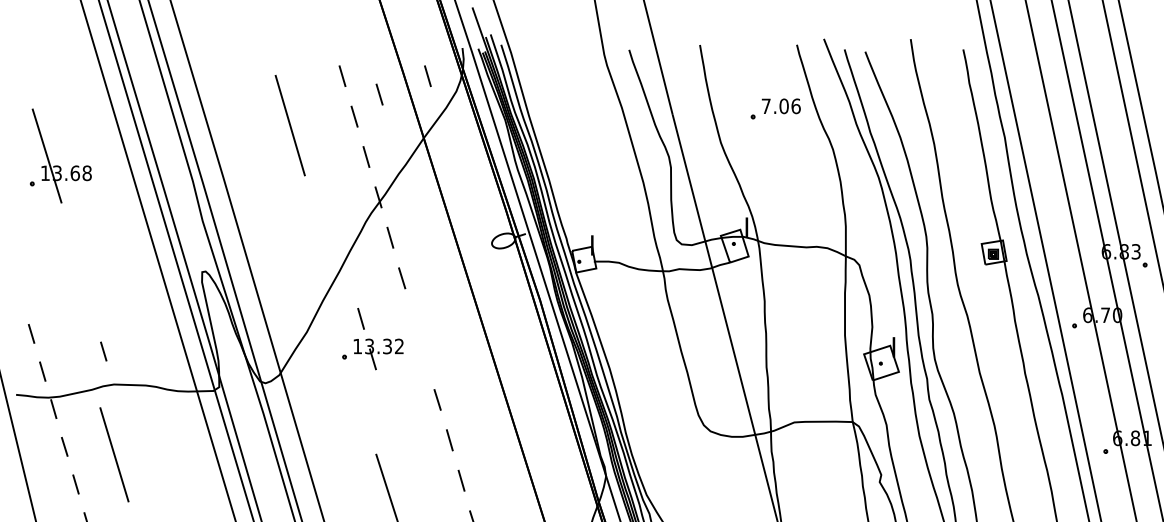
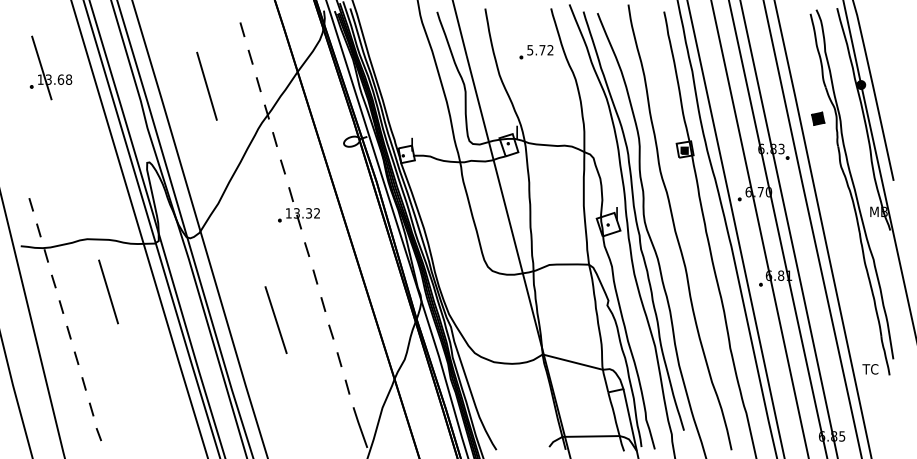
line: (427, 75) -> (300, 29), removed
line: (379, 93) -> (267, 41), removed
text: (781, 106) -> (540, 50), 7.06 -> 5.72
line: (289, 124) -> (206, 85), moved
part: (58, 165) -> (49, 74), moved
part: (371, 339) -> (298, 208), moved
line: (102, 351) -> (79, 216), removed
line: (114, 454) -> (108, 291), moved

